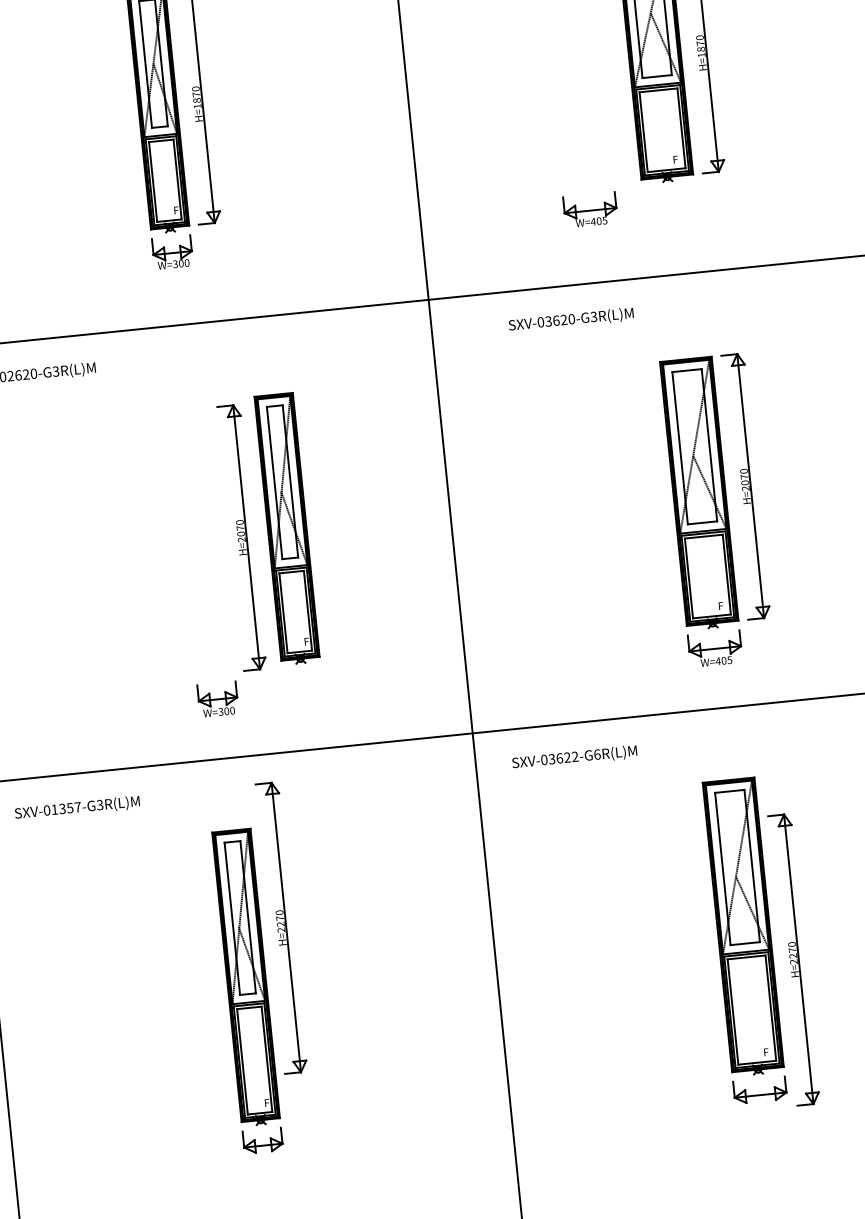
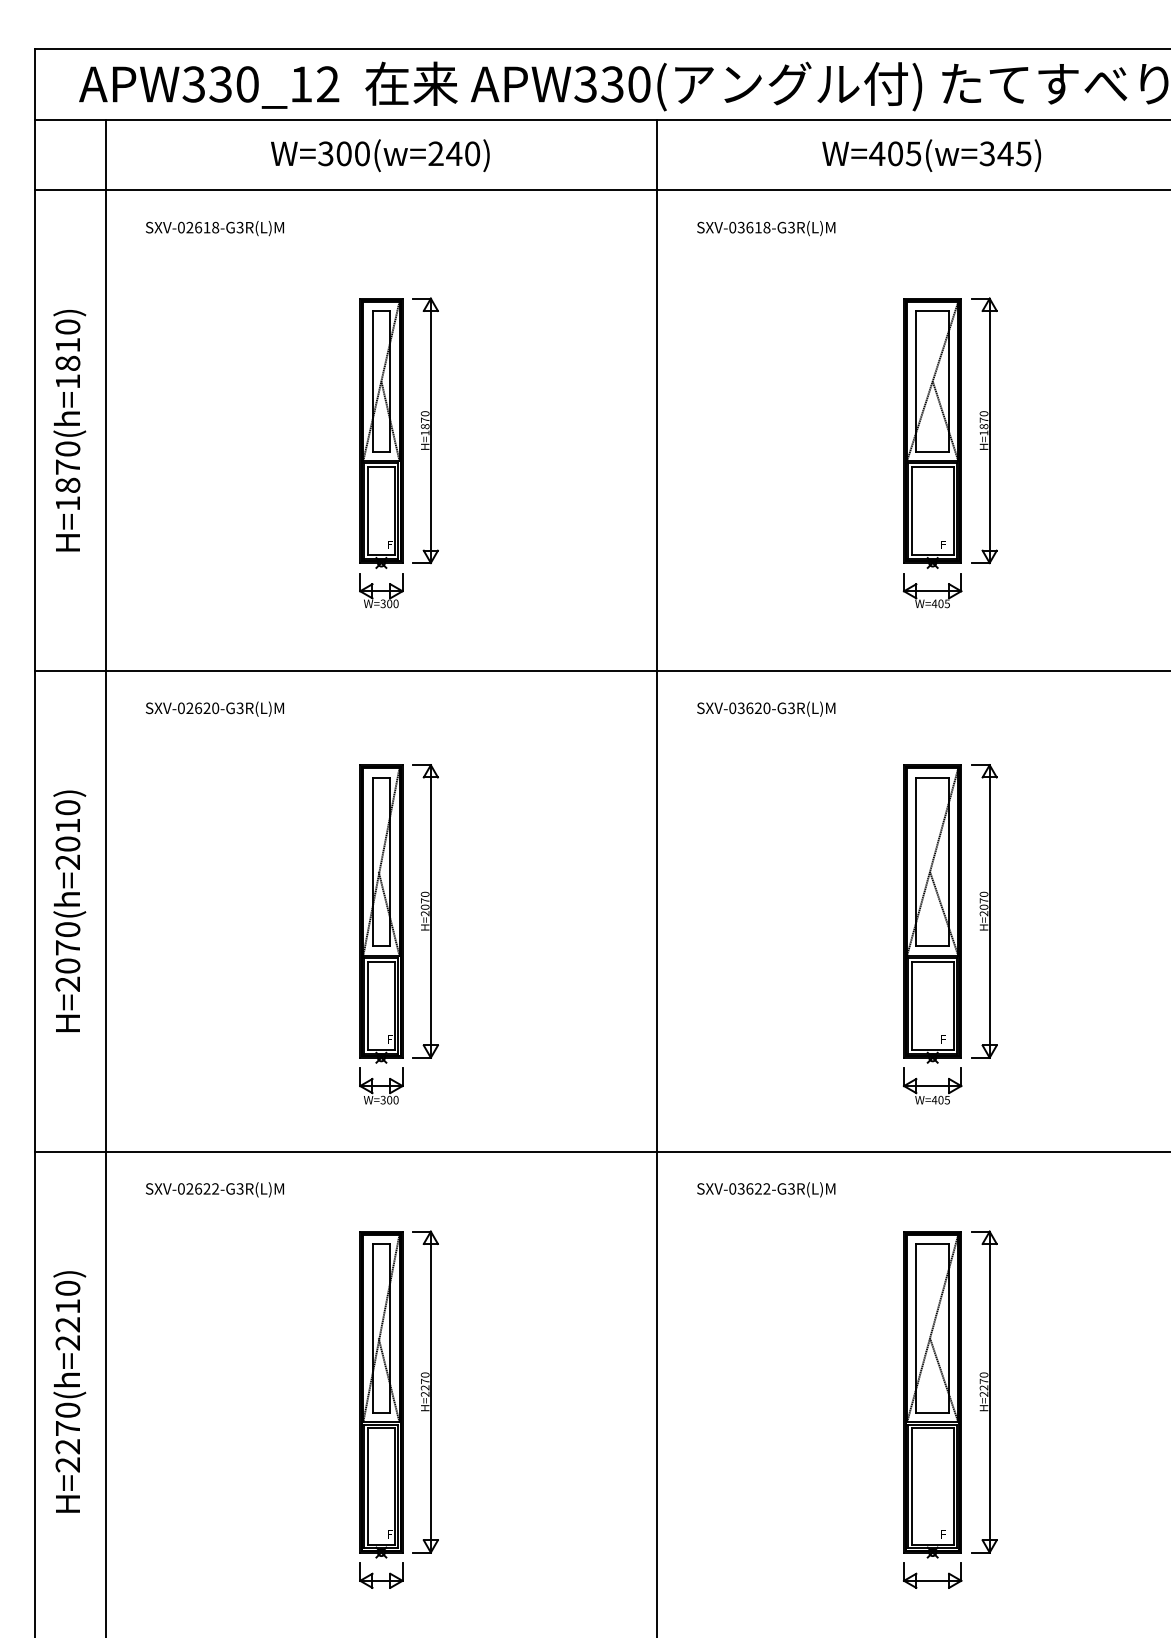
part: (590, 209) -> (932, 590), moved
text: (571, 319) -> (766, 708), moved
part: (287, 528) -> (381, 913), moved
text: (597, 754) -> (791, 1188), SXV-03622-G6R(L)M -> SXV-03622-G3R(L)M
text: (66, 808) -> (202, 1188), SXV-01357-G3R(L)M -> SXV-02622-G3R(L)M
part: (281, 927) -> (425, 1391), moved
part: (794, 959) -> (984, 1391), moved

